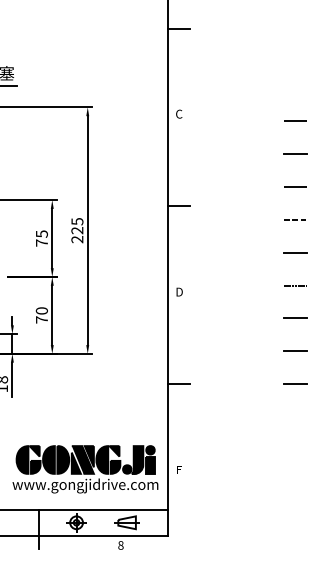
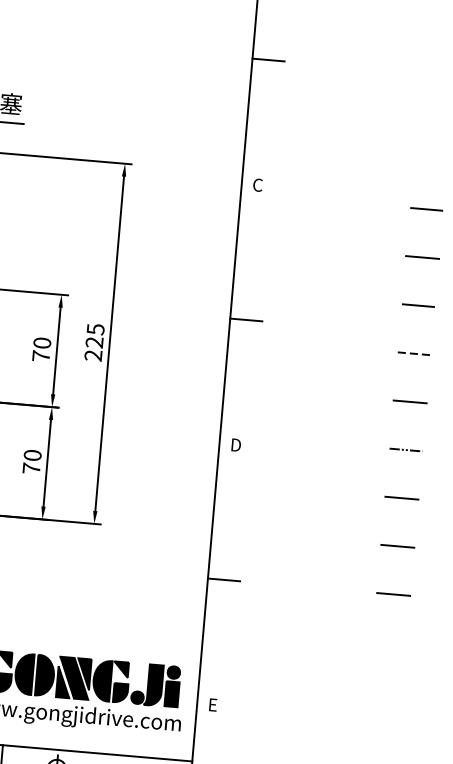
text: (41, 233) -> (41, 342), 75 -> 70

